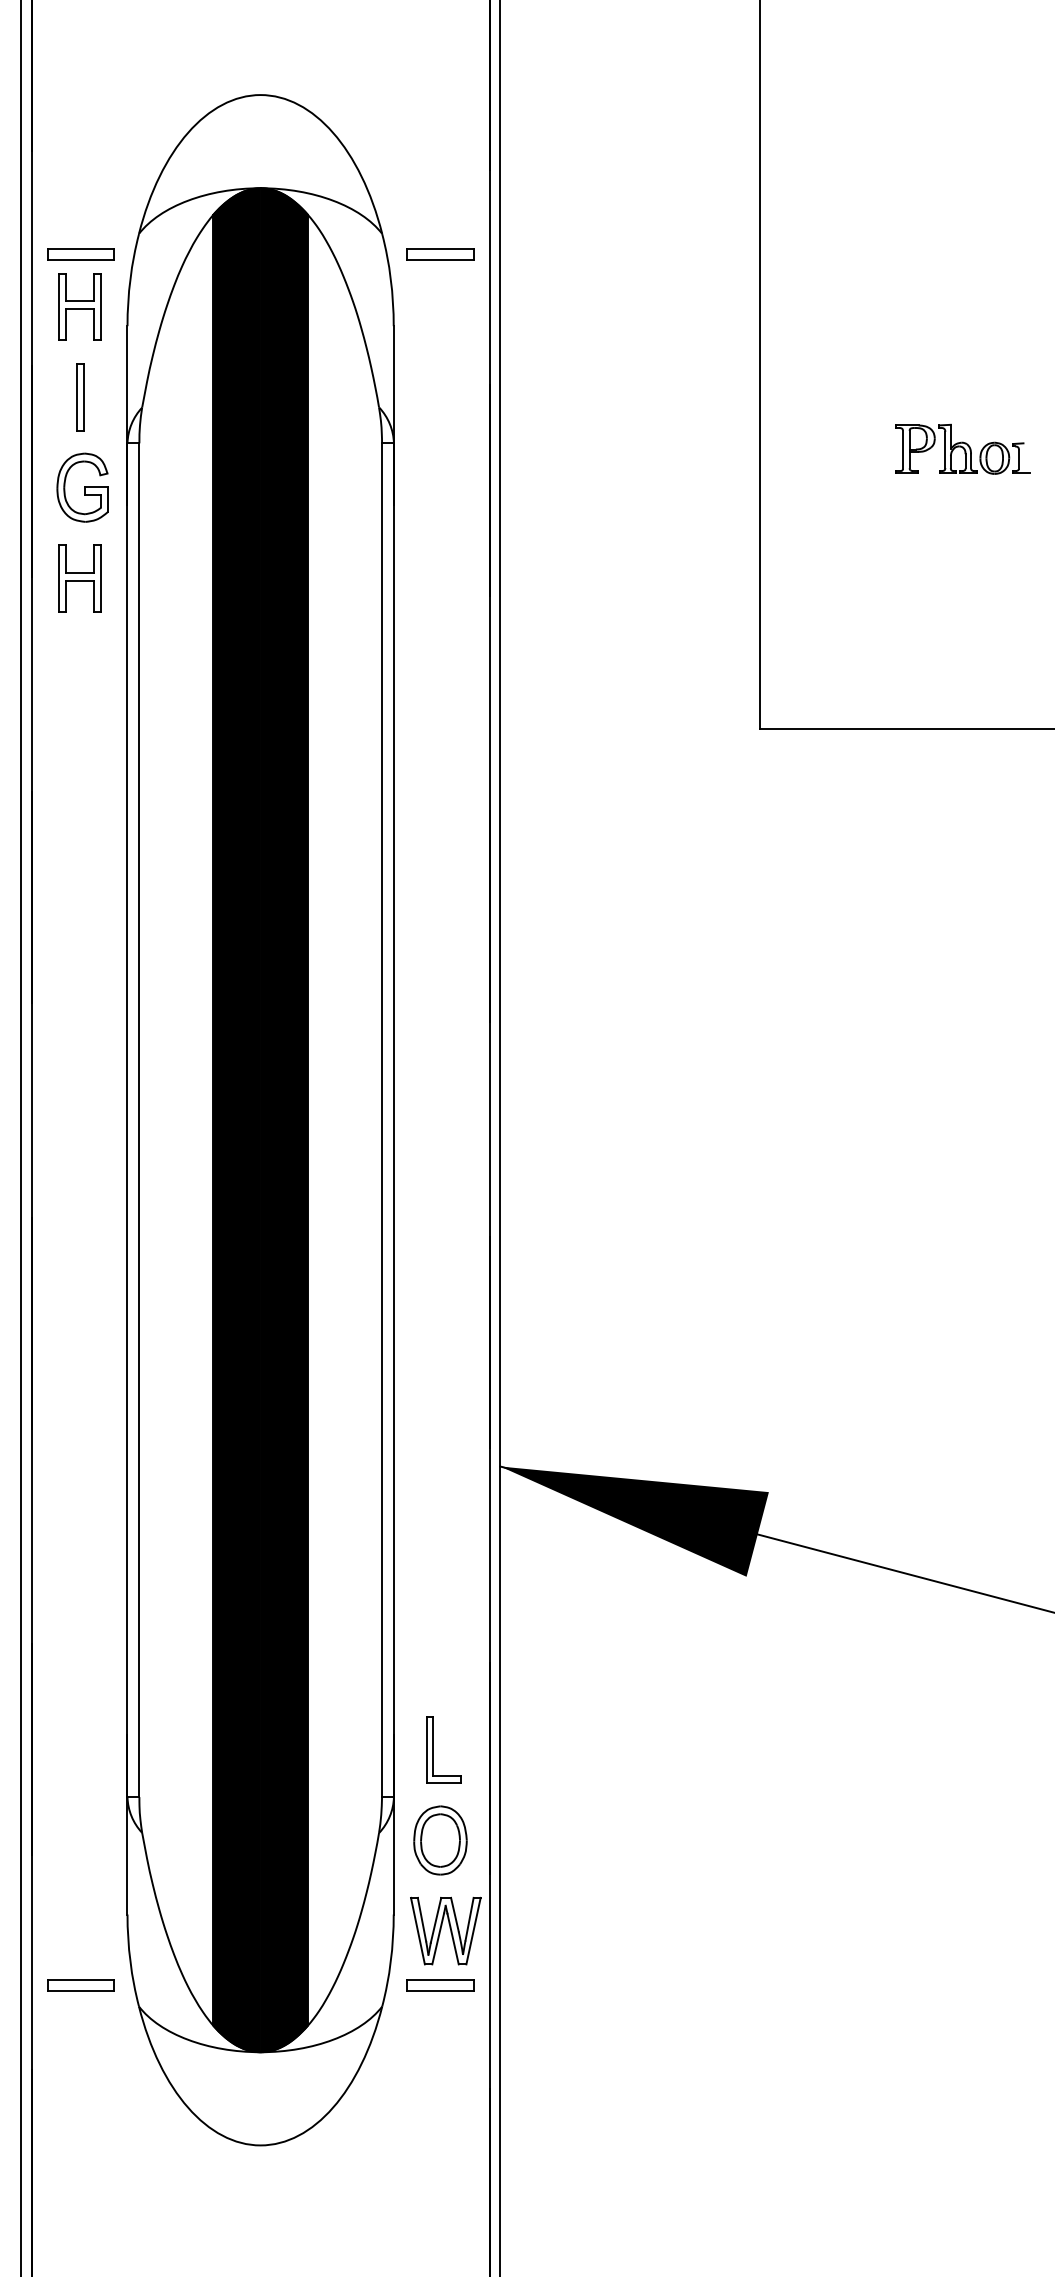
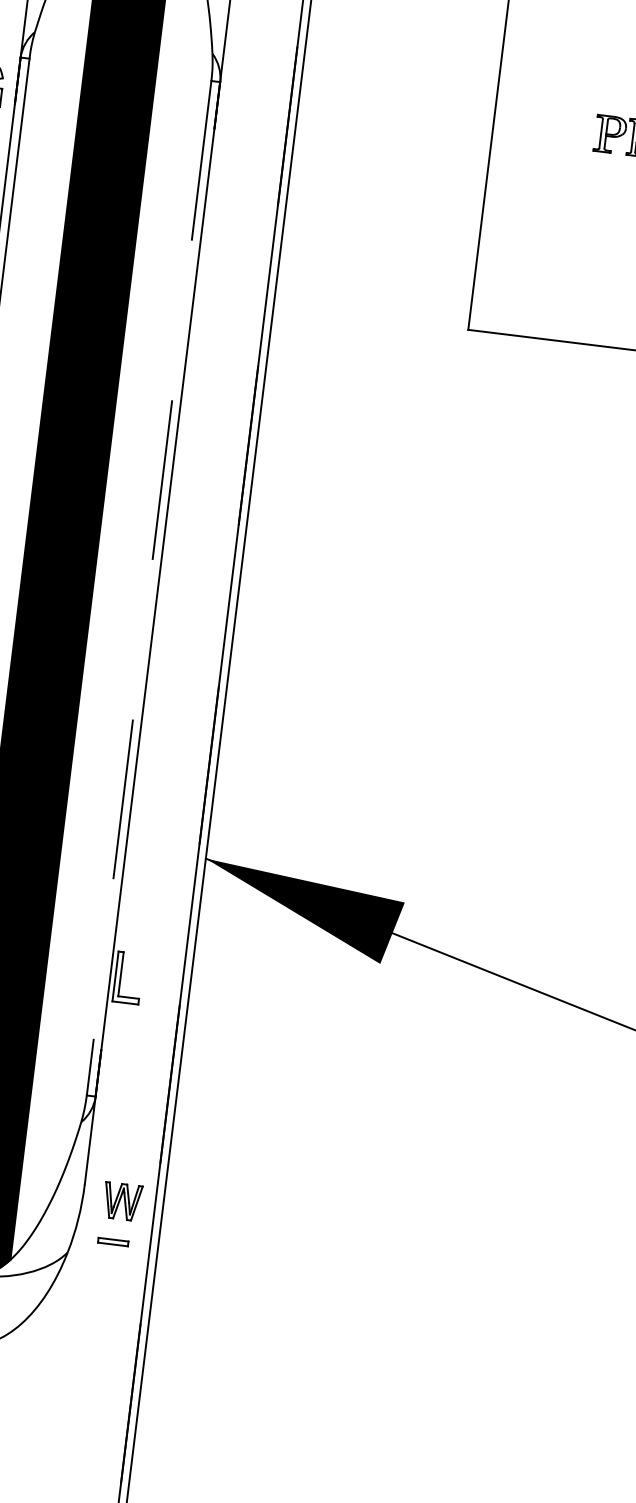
line: (382, 1120) -> (149, 588), solid -> dashed
part: (433, 1749) -> (120, 976), moved
part: (440, 1840) -> (126, 1133), removed
part: (445, 1930) -> (122, 1201), size x0.7
part: (440, 1985) -> (113, 1242), size x0.6

